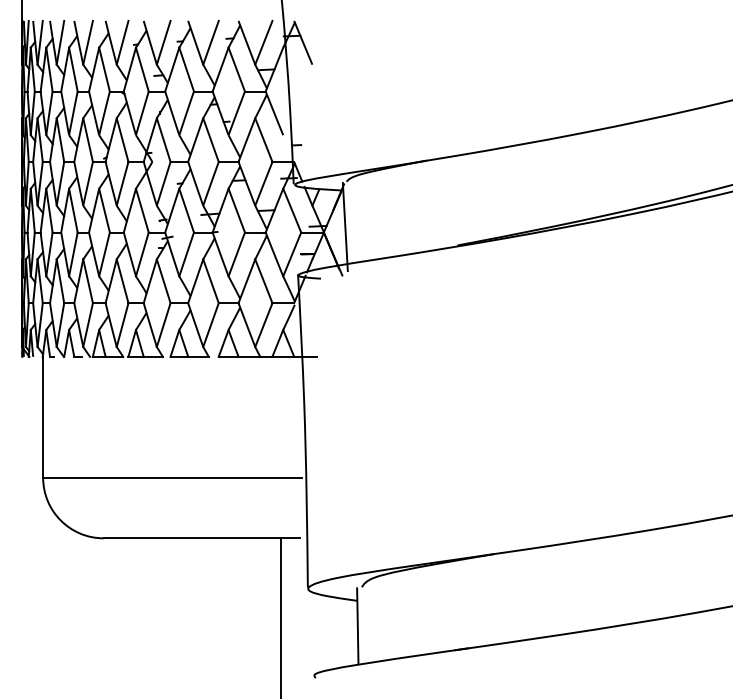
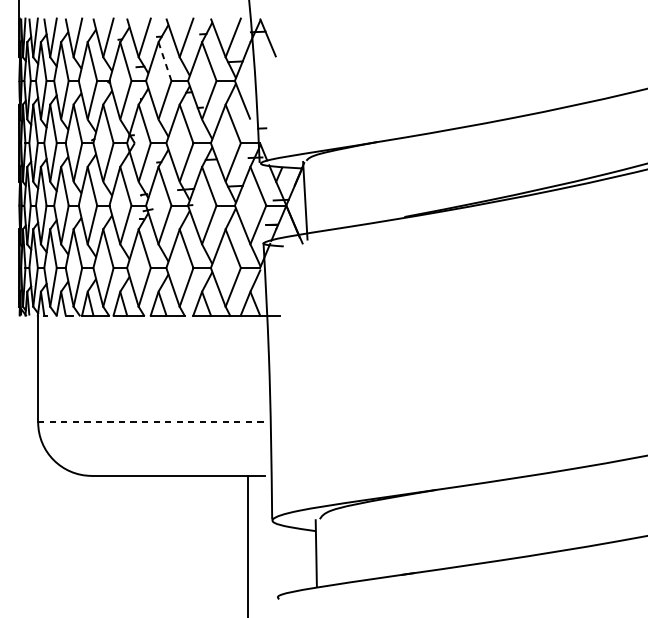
line: (186, 70) -> (164, 62), solid -> dashed
line: (172, 477) -> (152, 422), solid -> dashed

